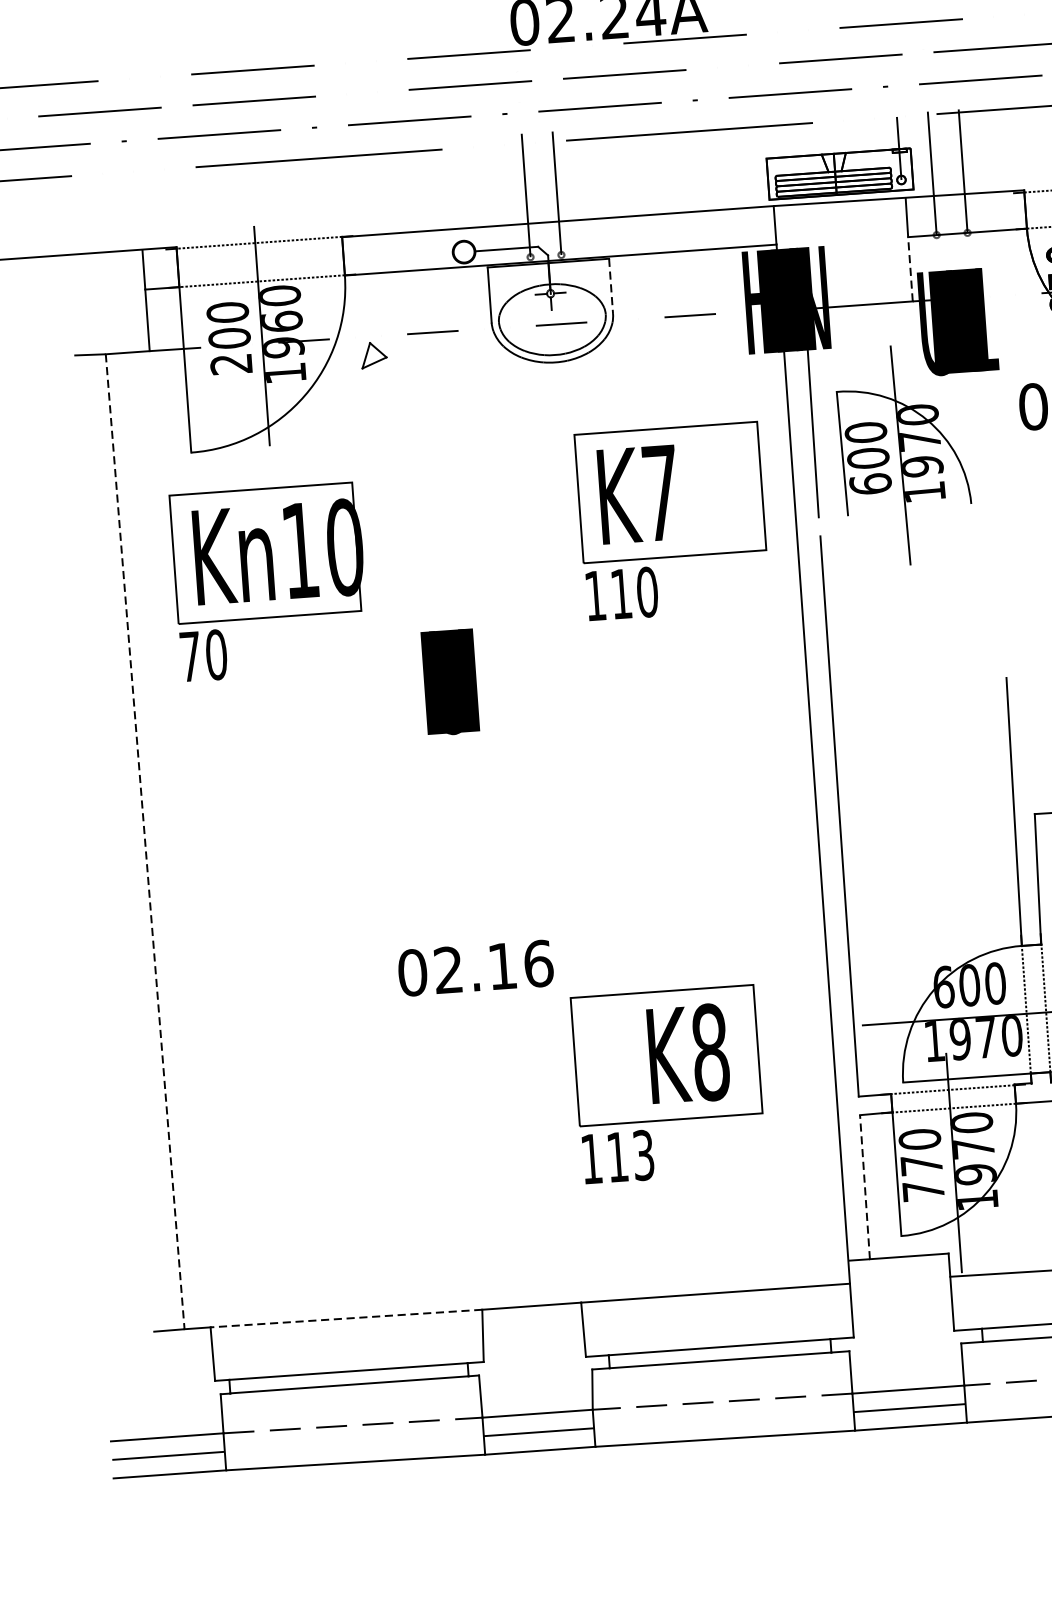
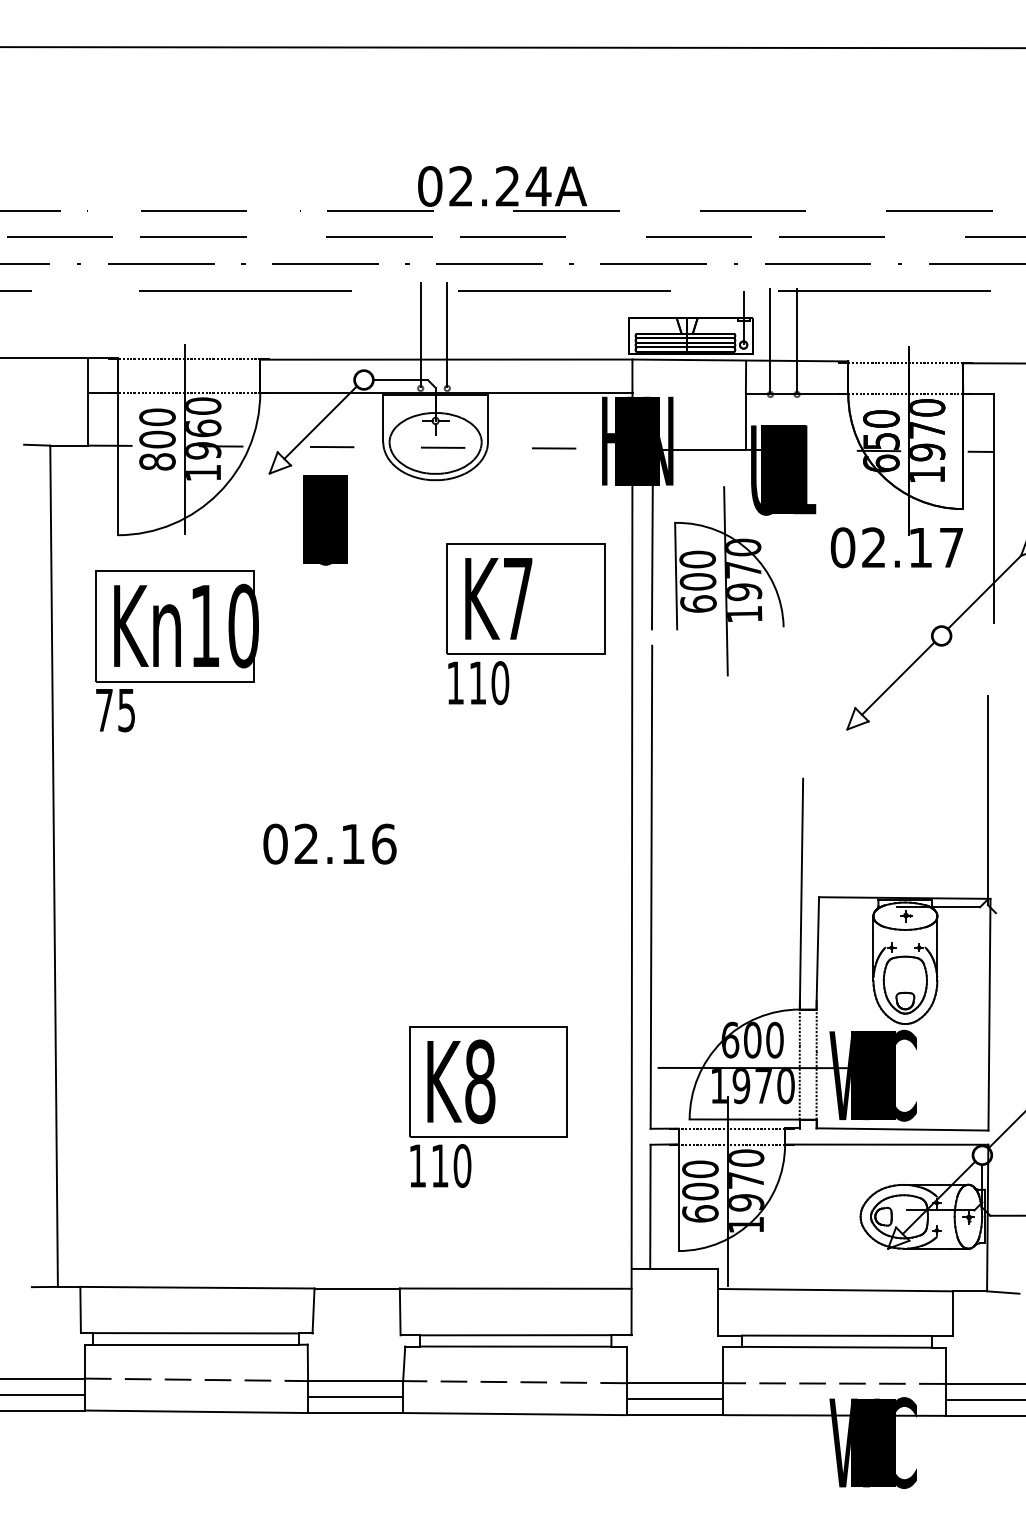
line: (910, 269) -> (745, 422), dashed -> solid
line: (610, 286) -> (487, 418), dashed -> solid
line: (417, 305) -> (320, 422), added
text: (231, 363) -> (157, 461), 200 -> 800
text: (216, 655) -> (126, 710), 70 -> 75
text: (450, 682) -> (325, 520), moved
line: (145, 841) -> (54, 866), dashed -> solid
text: (475, 967) -> (329, 843), moved
text: (688, 1053) -> (461, 1081), moved
text: (643, 1154) -> (462, 1165), 113 -> 110
text: (922, 1177) -> (700, 1202), 770 -> 600
line: (865, 1186) -> (650, 1206), dashed -> solid
line: (345, 1318) -> (196, 1287), dashed -> solid

